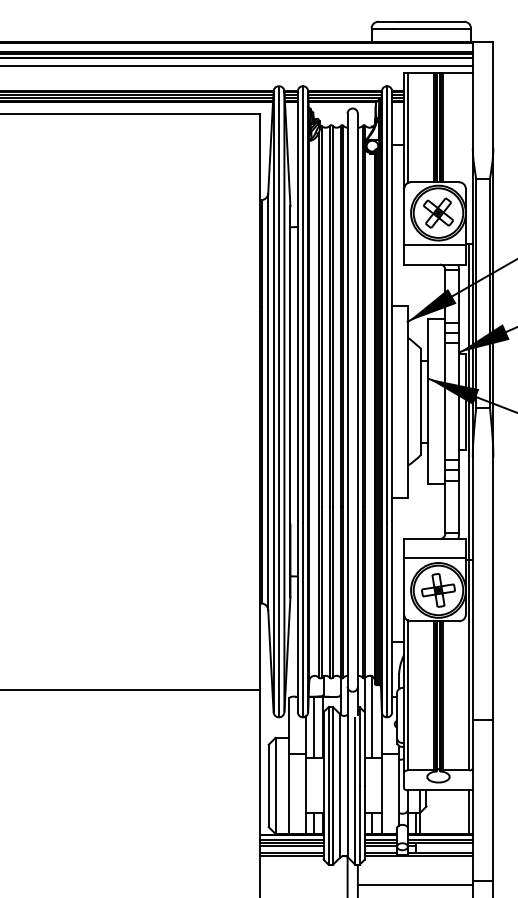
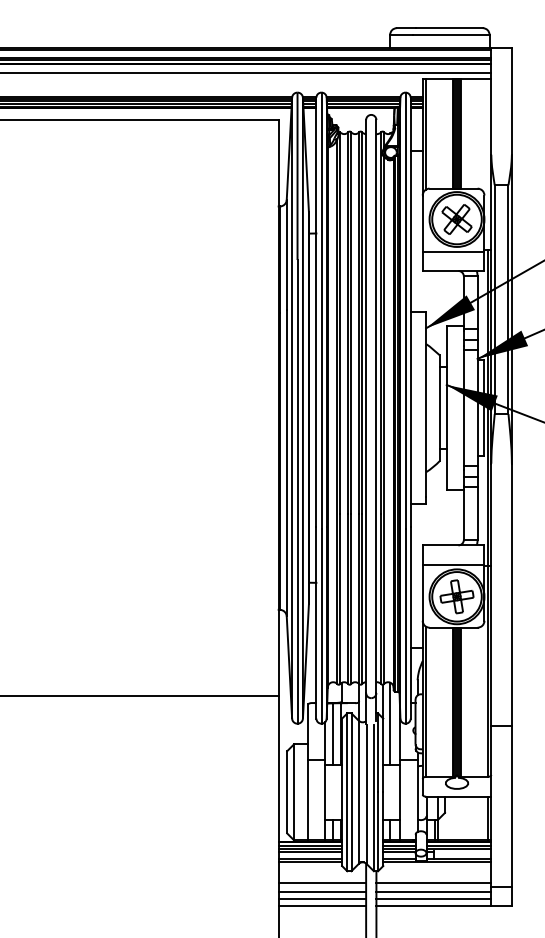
line: (303, 876) -> (322, 882), added
line: (414, 876) -> (433, 882), added
line: (303, 885) -> (322, 891), added
line: (303, 892) -> (322, 898), added
line: (414, 892) -> (433, 898), added

